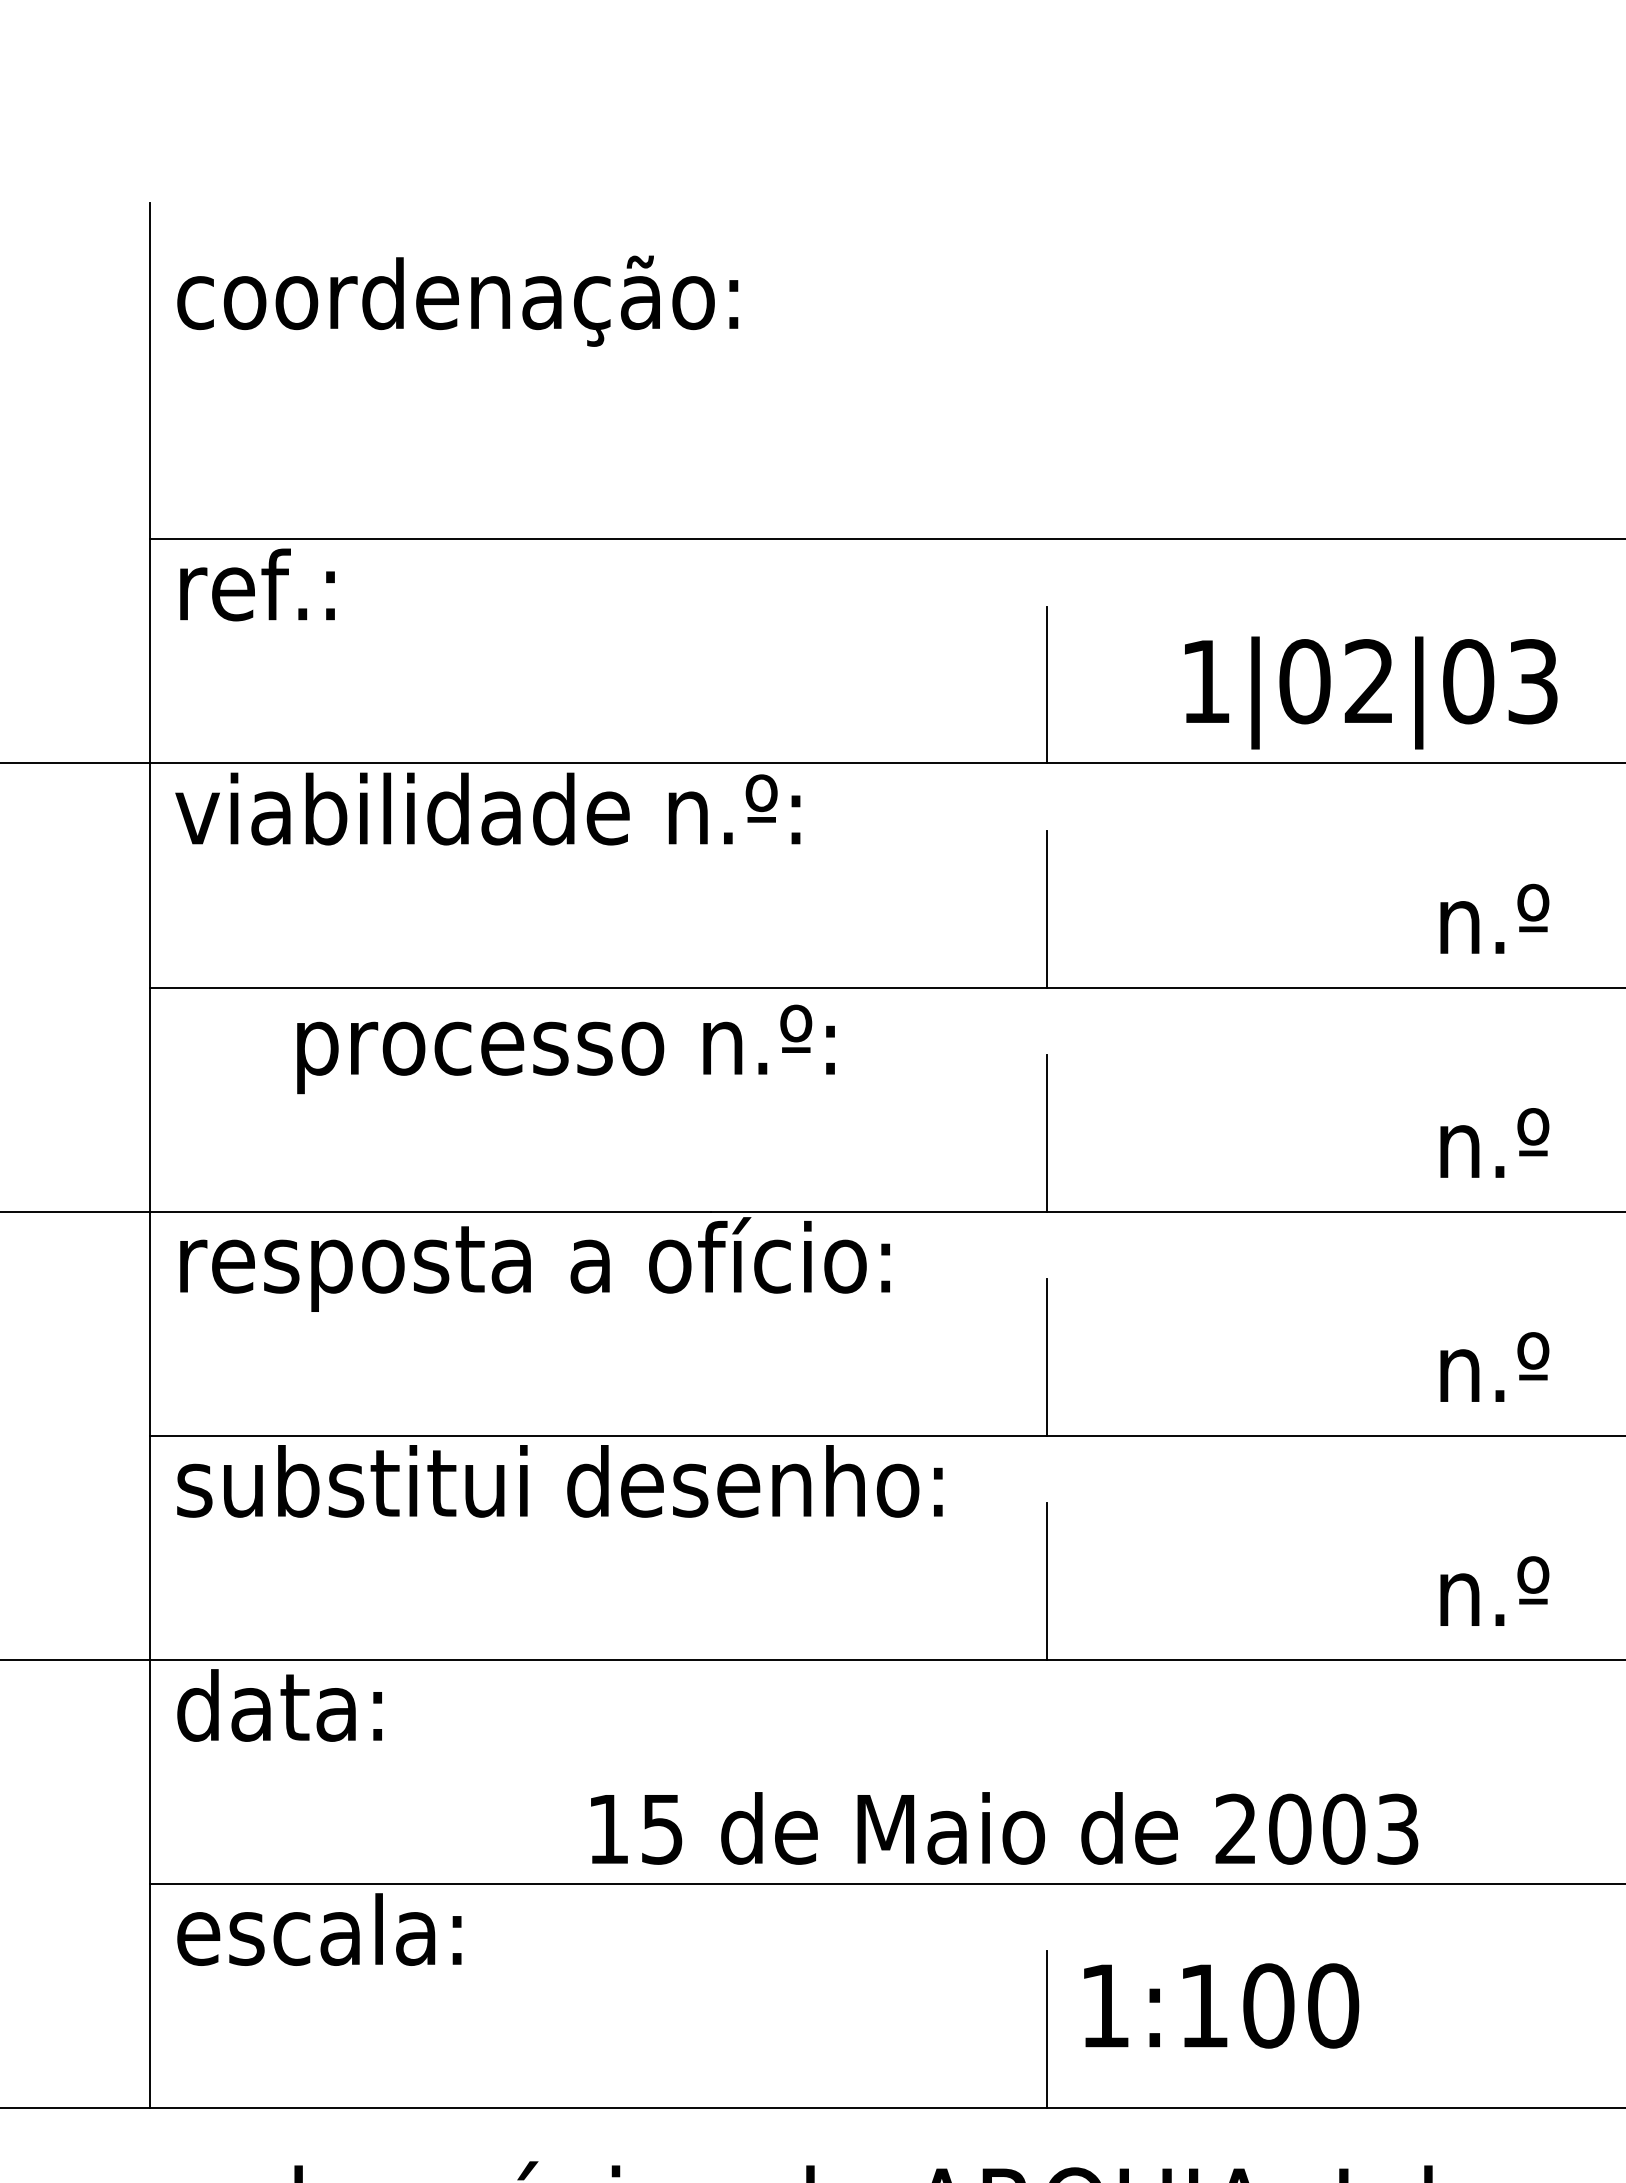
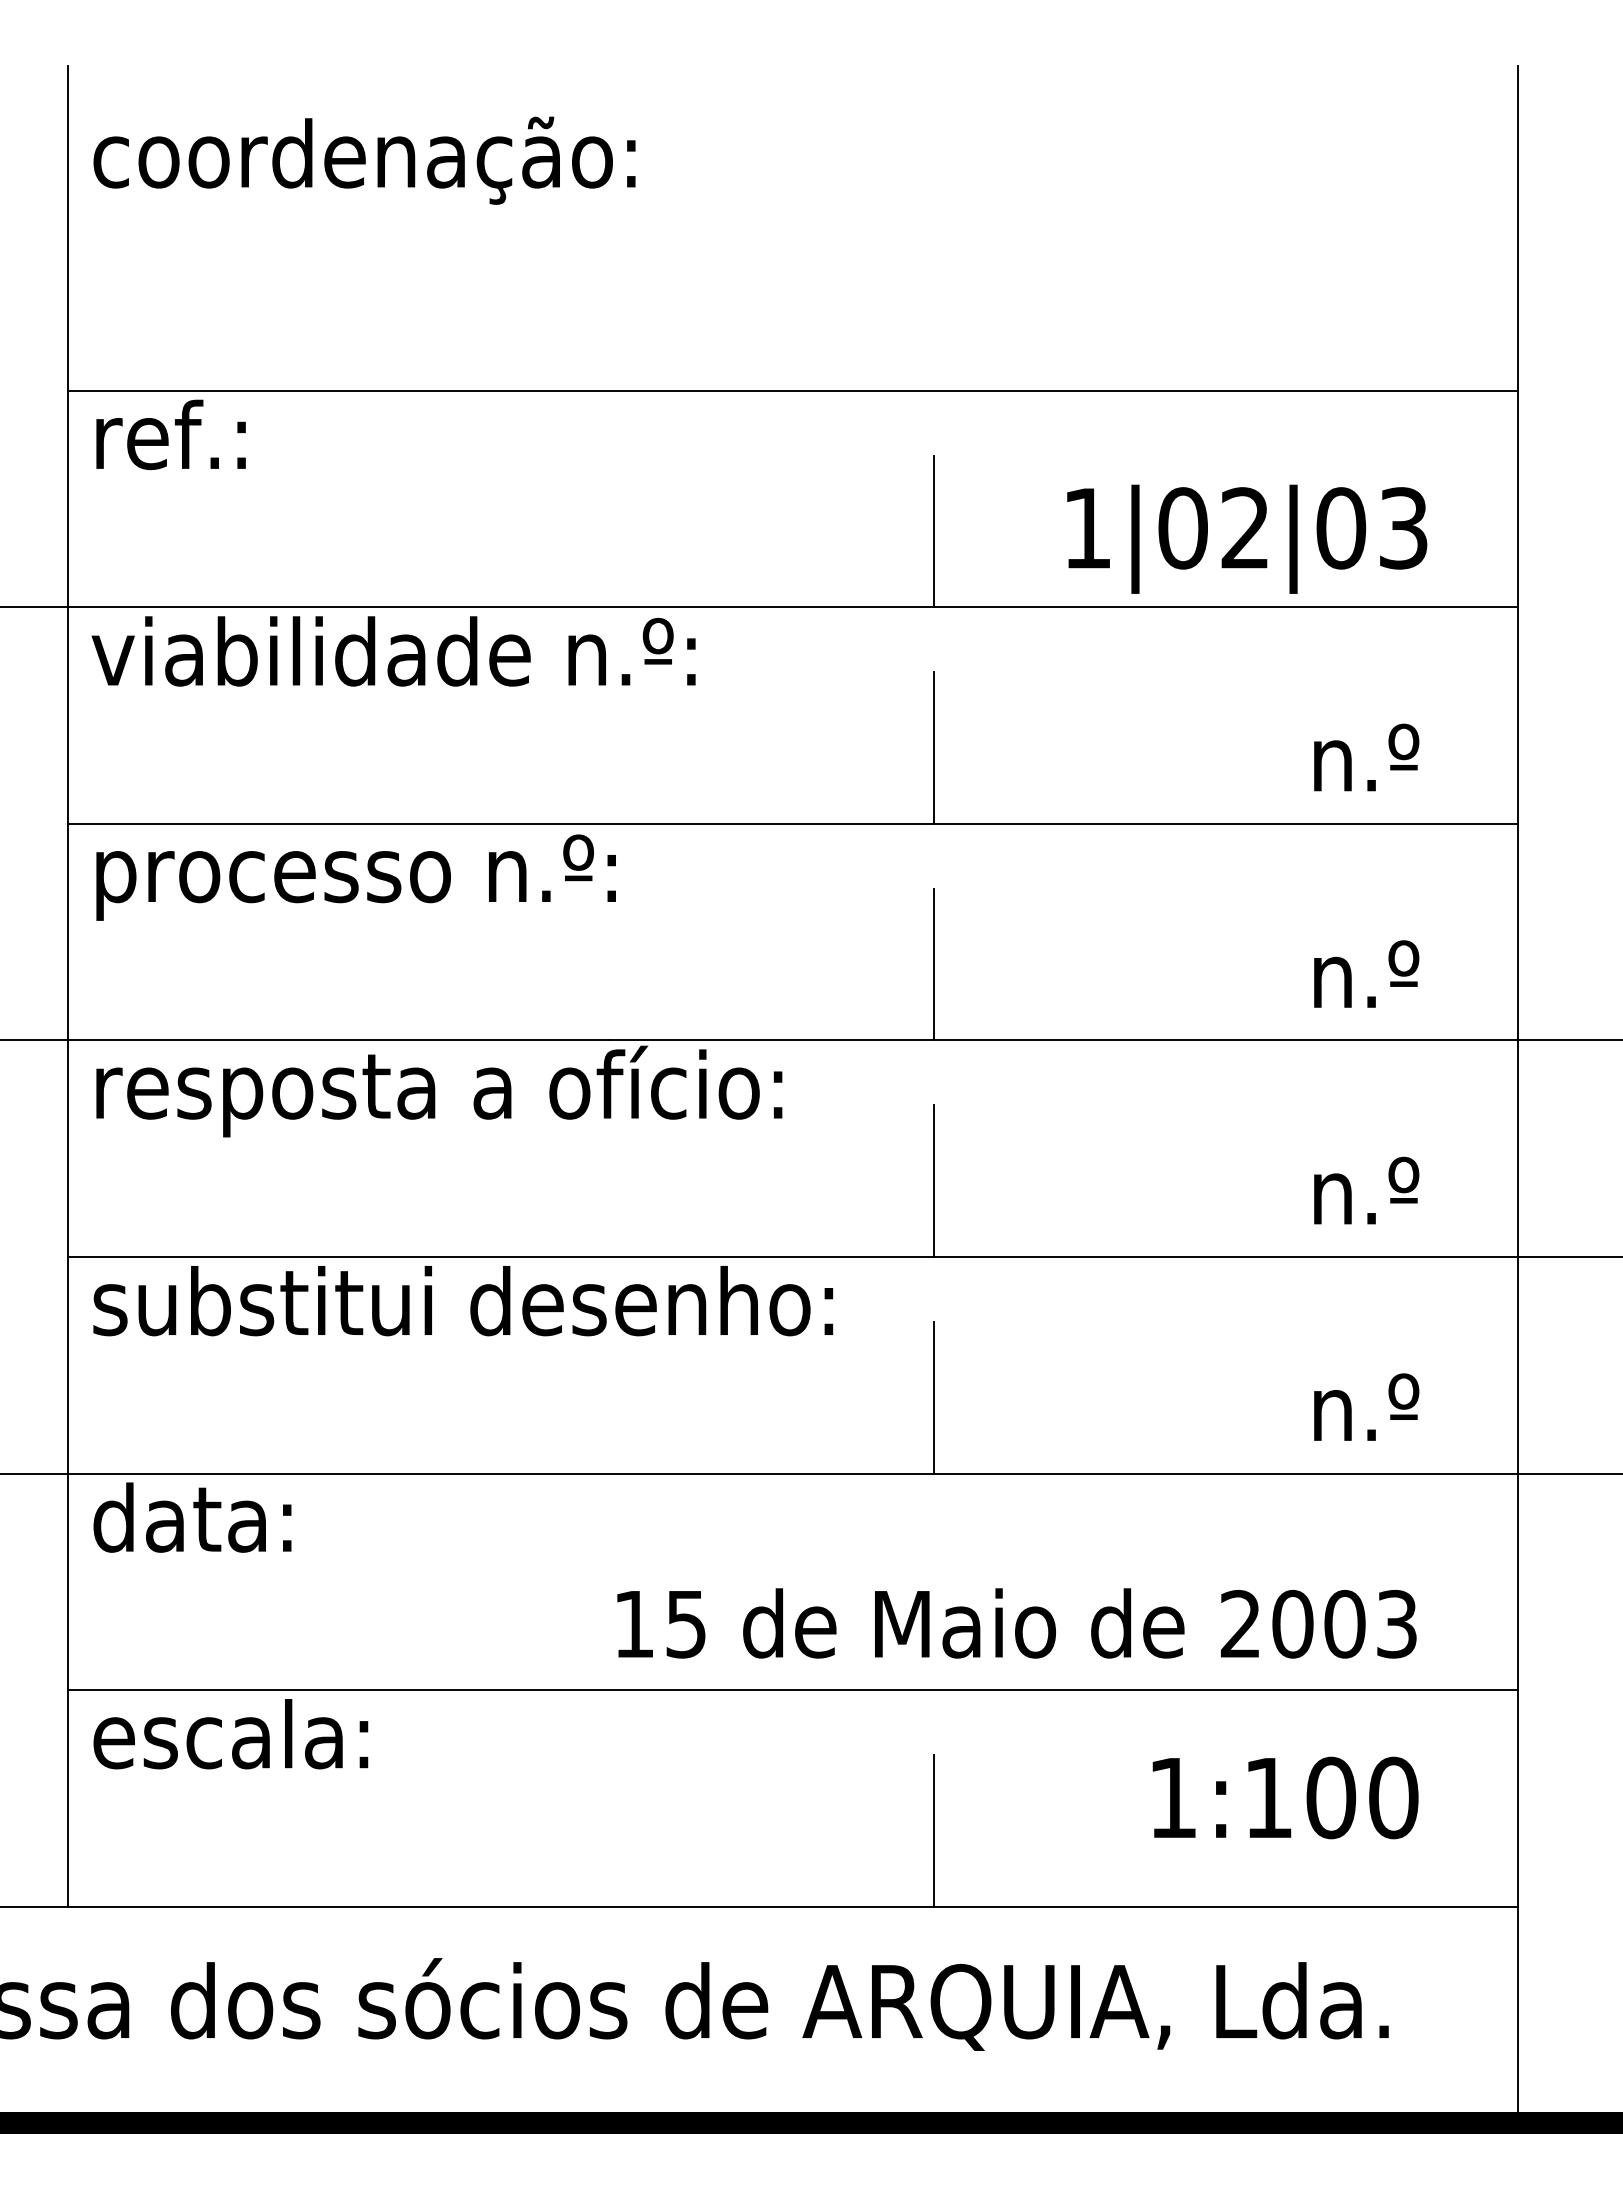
text: (565, 1049) -> (355, 877), moved
text: (1004, 1828) -> (1016, 1623), moved
text: (1221, 2005) -> (1285, 1797), moved

